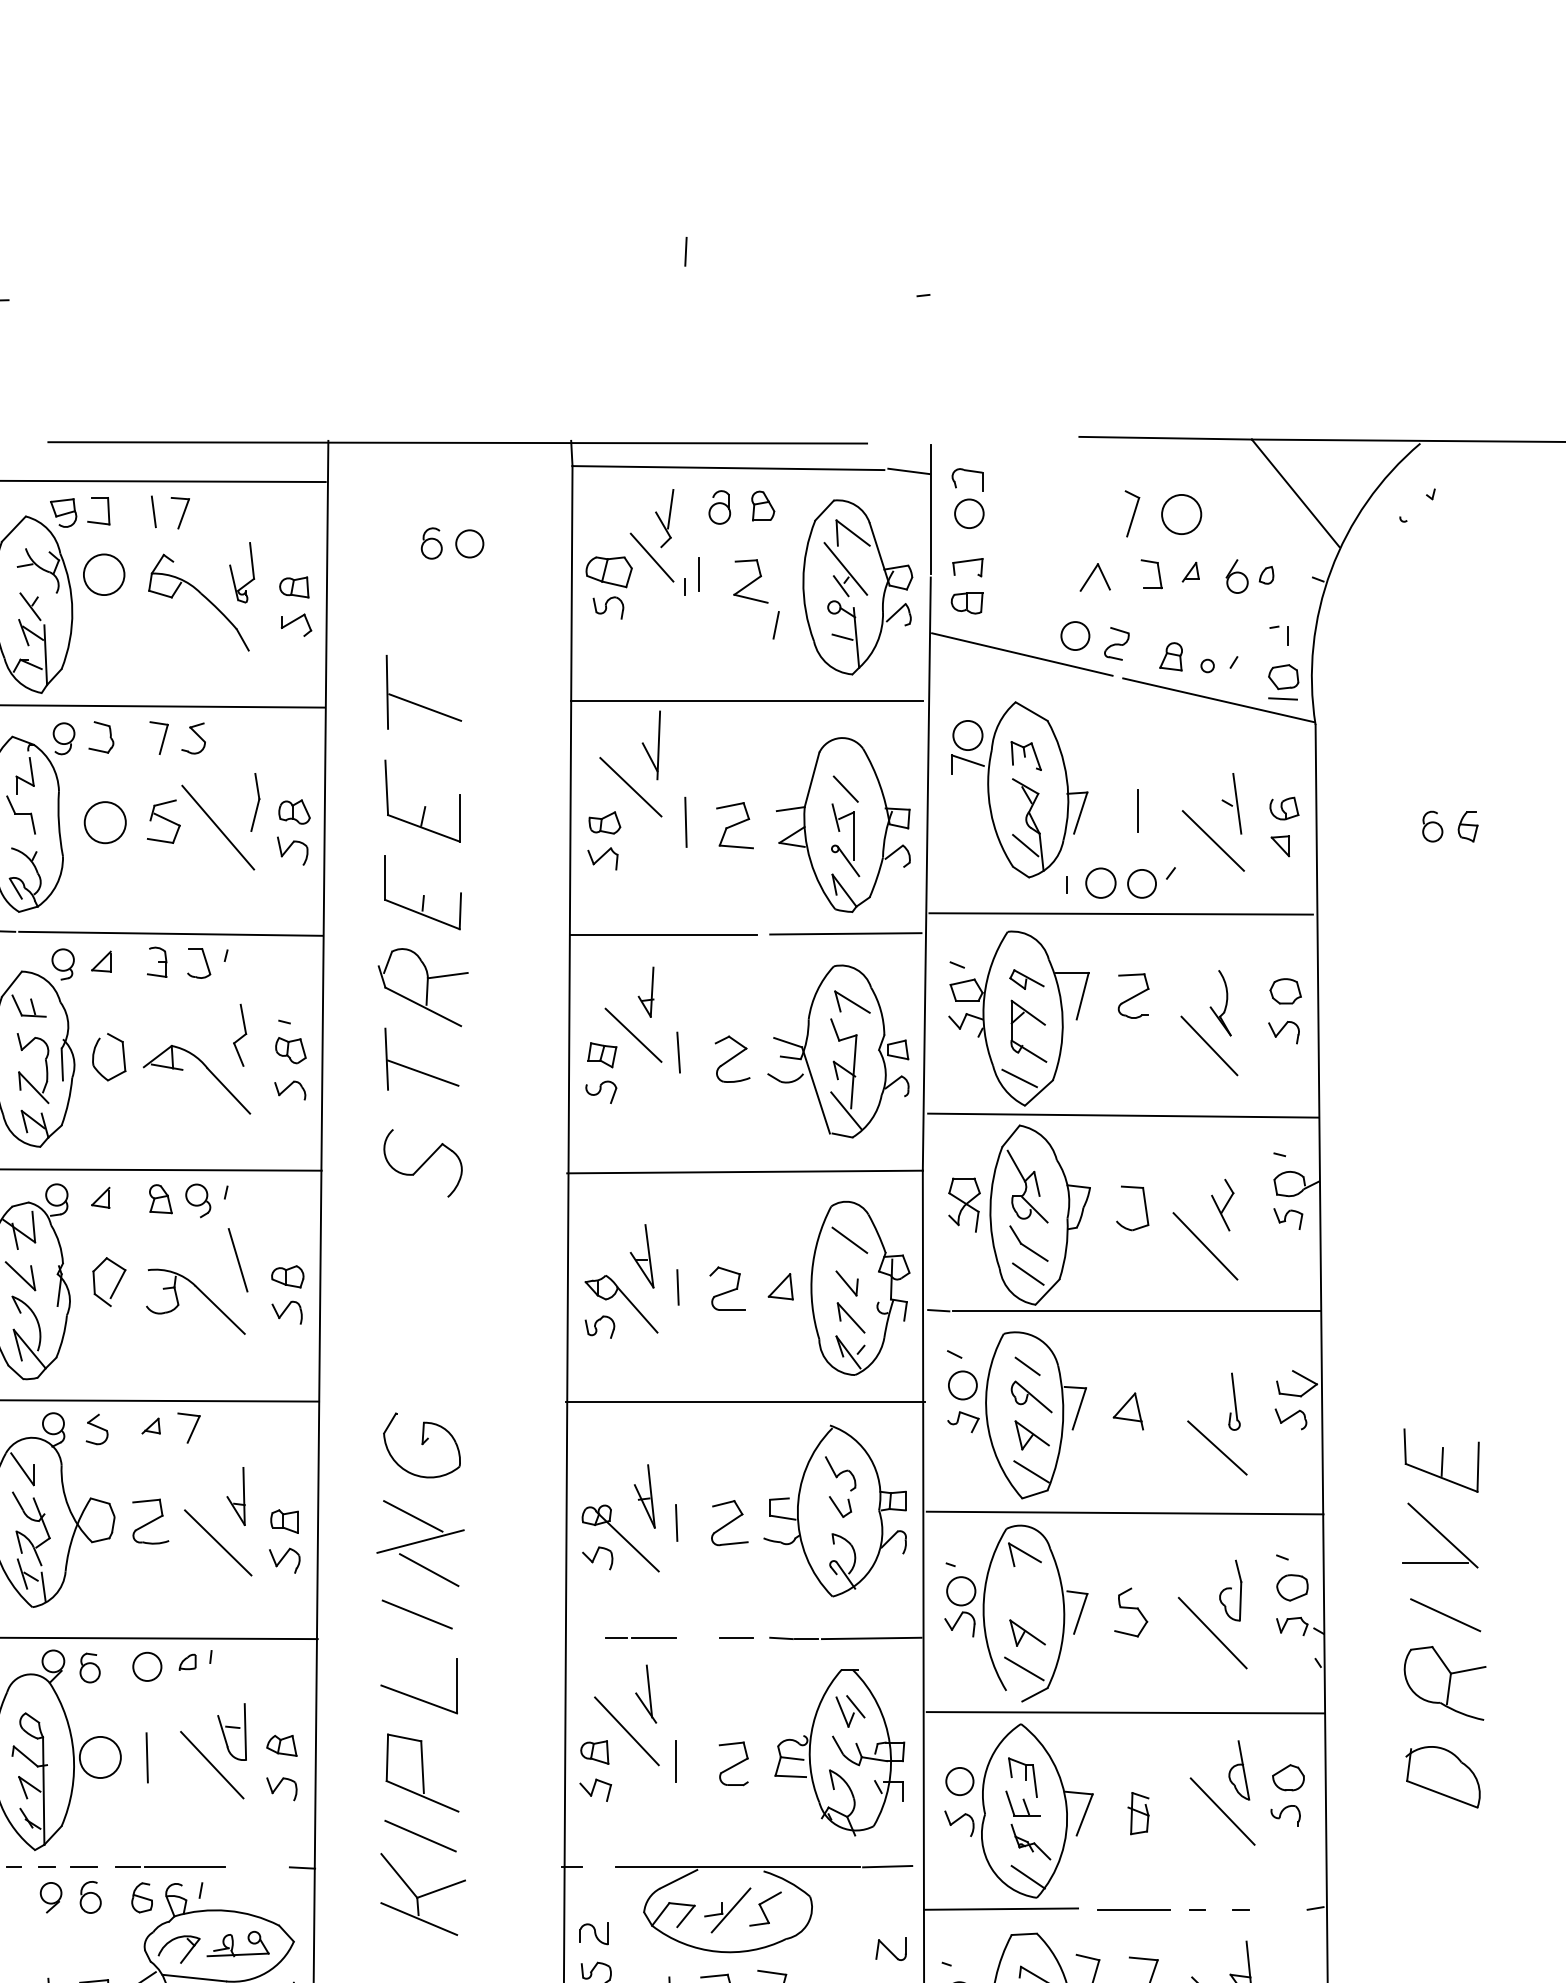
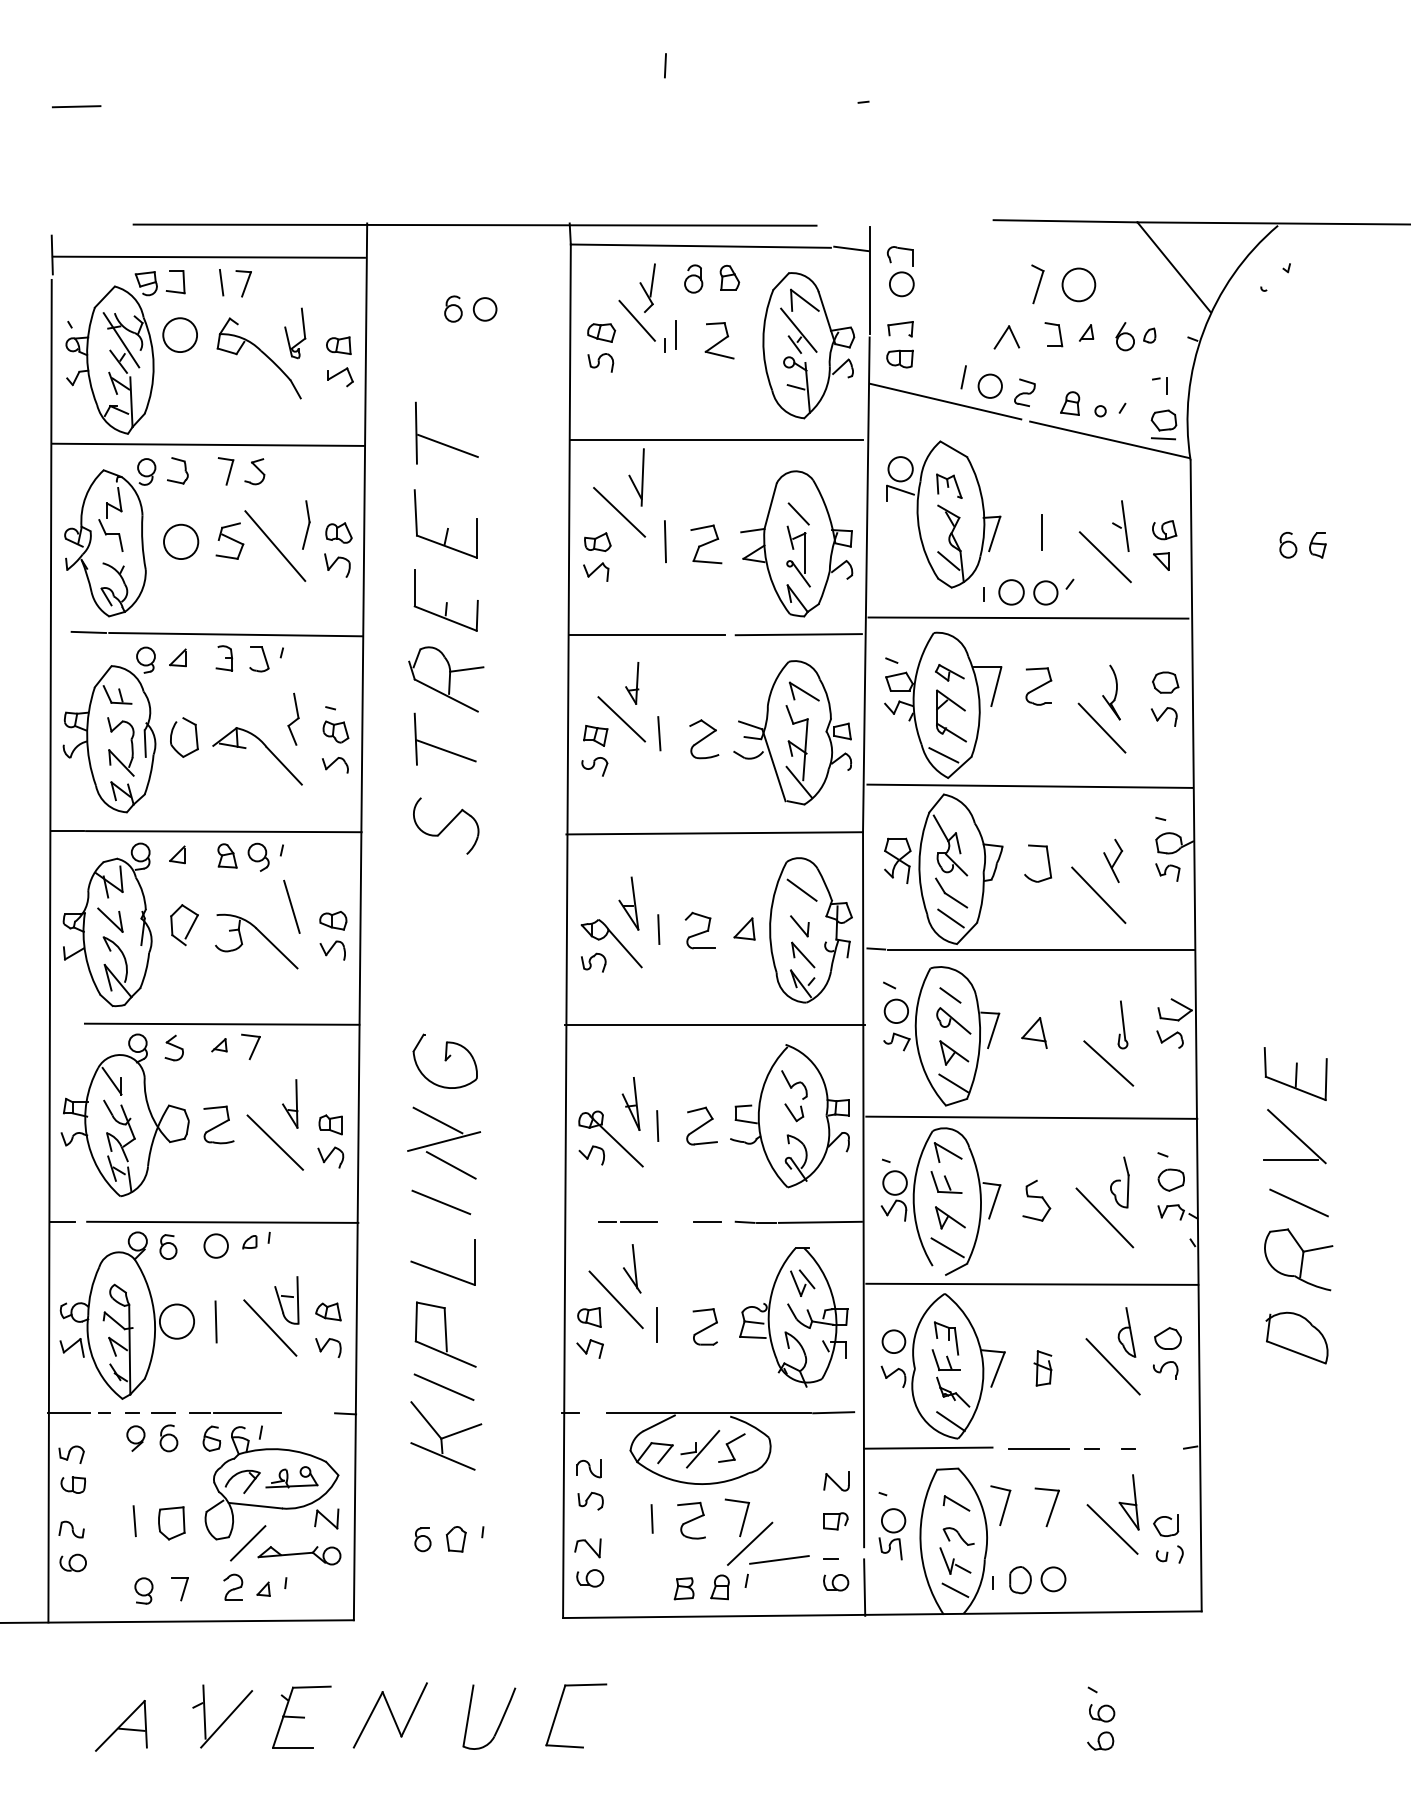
part: (609, 571) -> (601, 332), size x0.71
line: (33, 581) -> (121, 340), added
line: (775, 625) -> (963, 377), moved
part: (1022, 1590) -> (946, 1182), added

